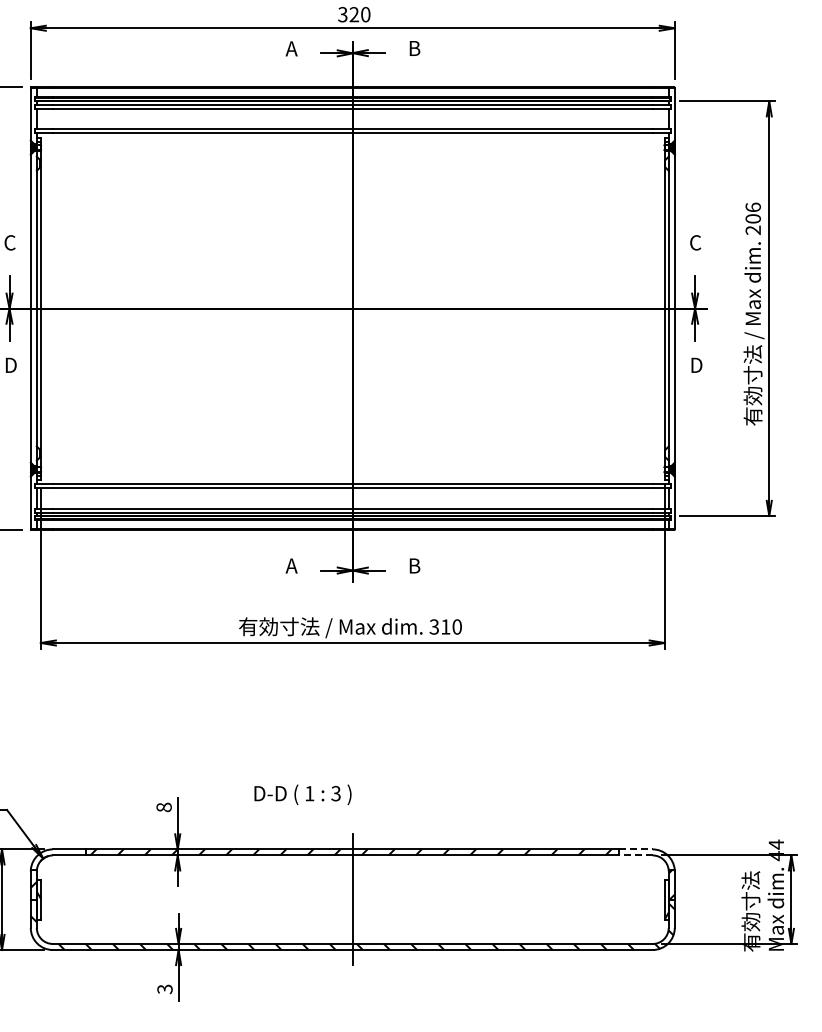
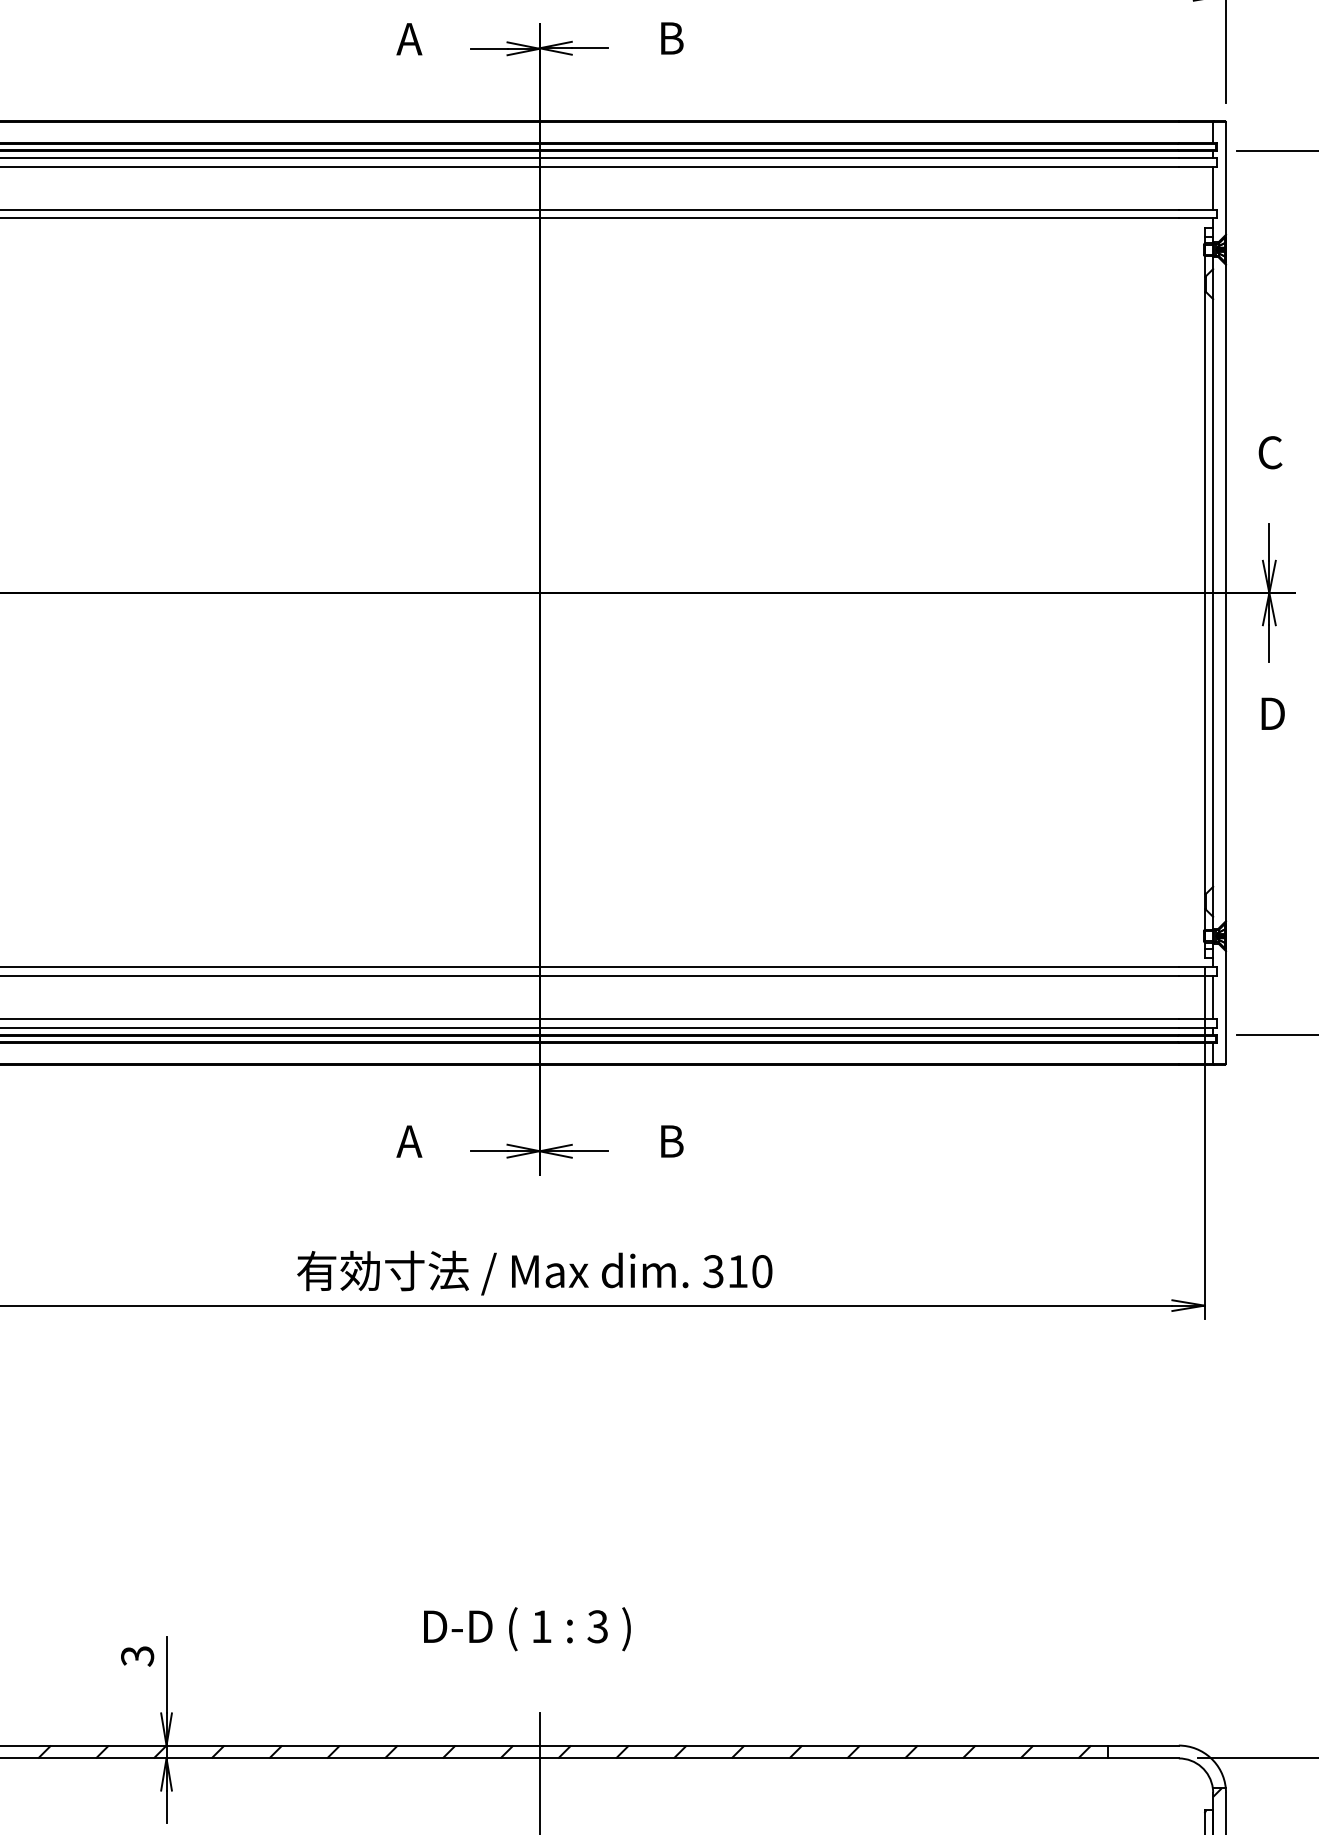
text: (302, 794) -> (526, 1628), moved
text: (163, 807) -> (136, 1656), 8 -> 3
line: (636, 849) -> (1144, 1745), dashed -> solid
line: (636, 855) -> (1144, 1758), dashed -> solid

